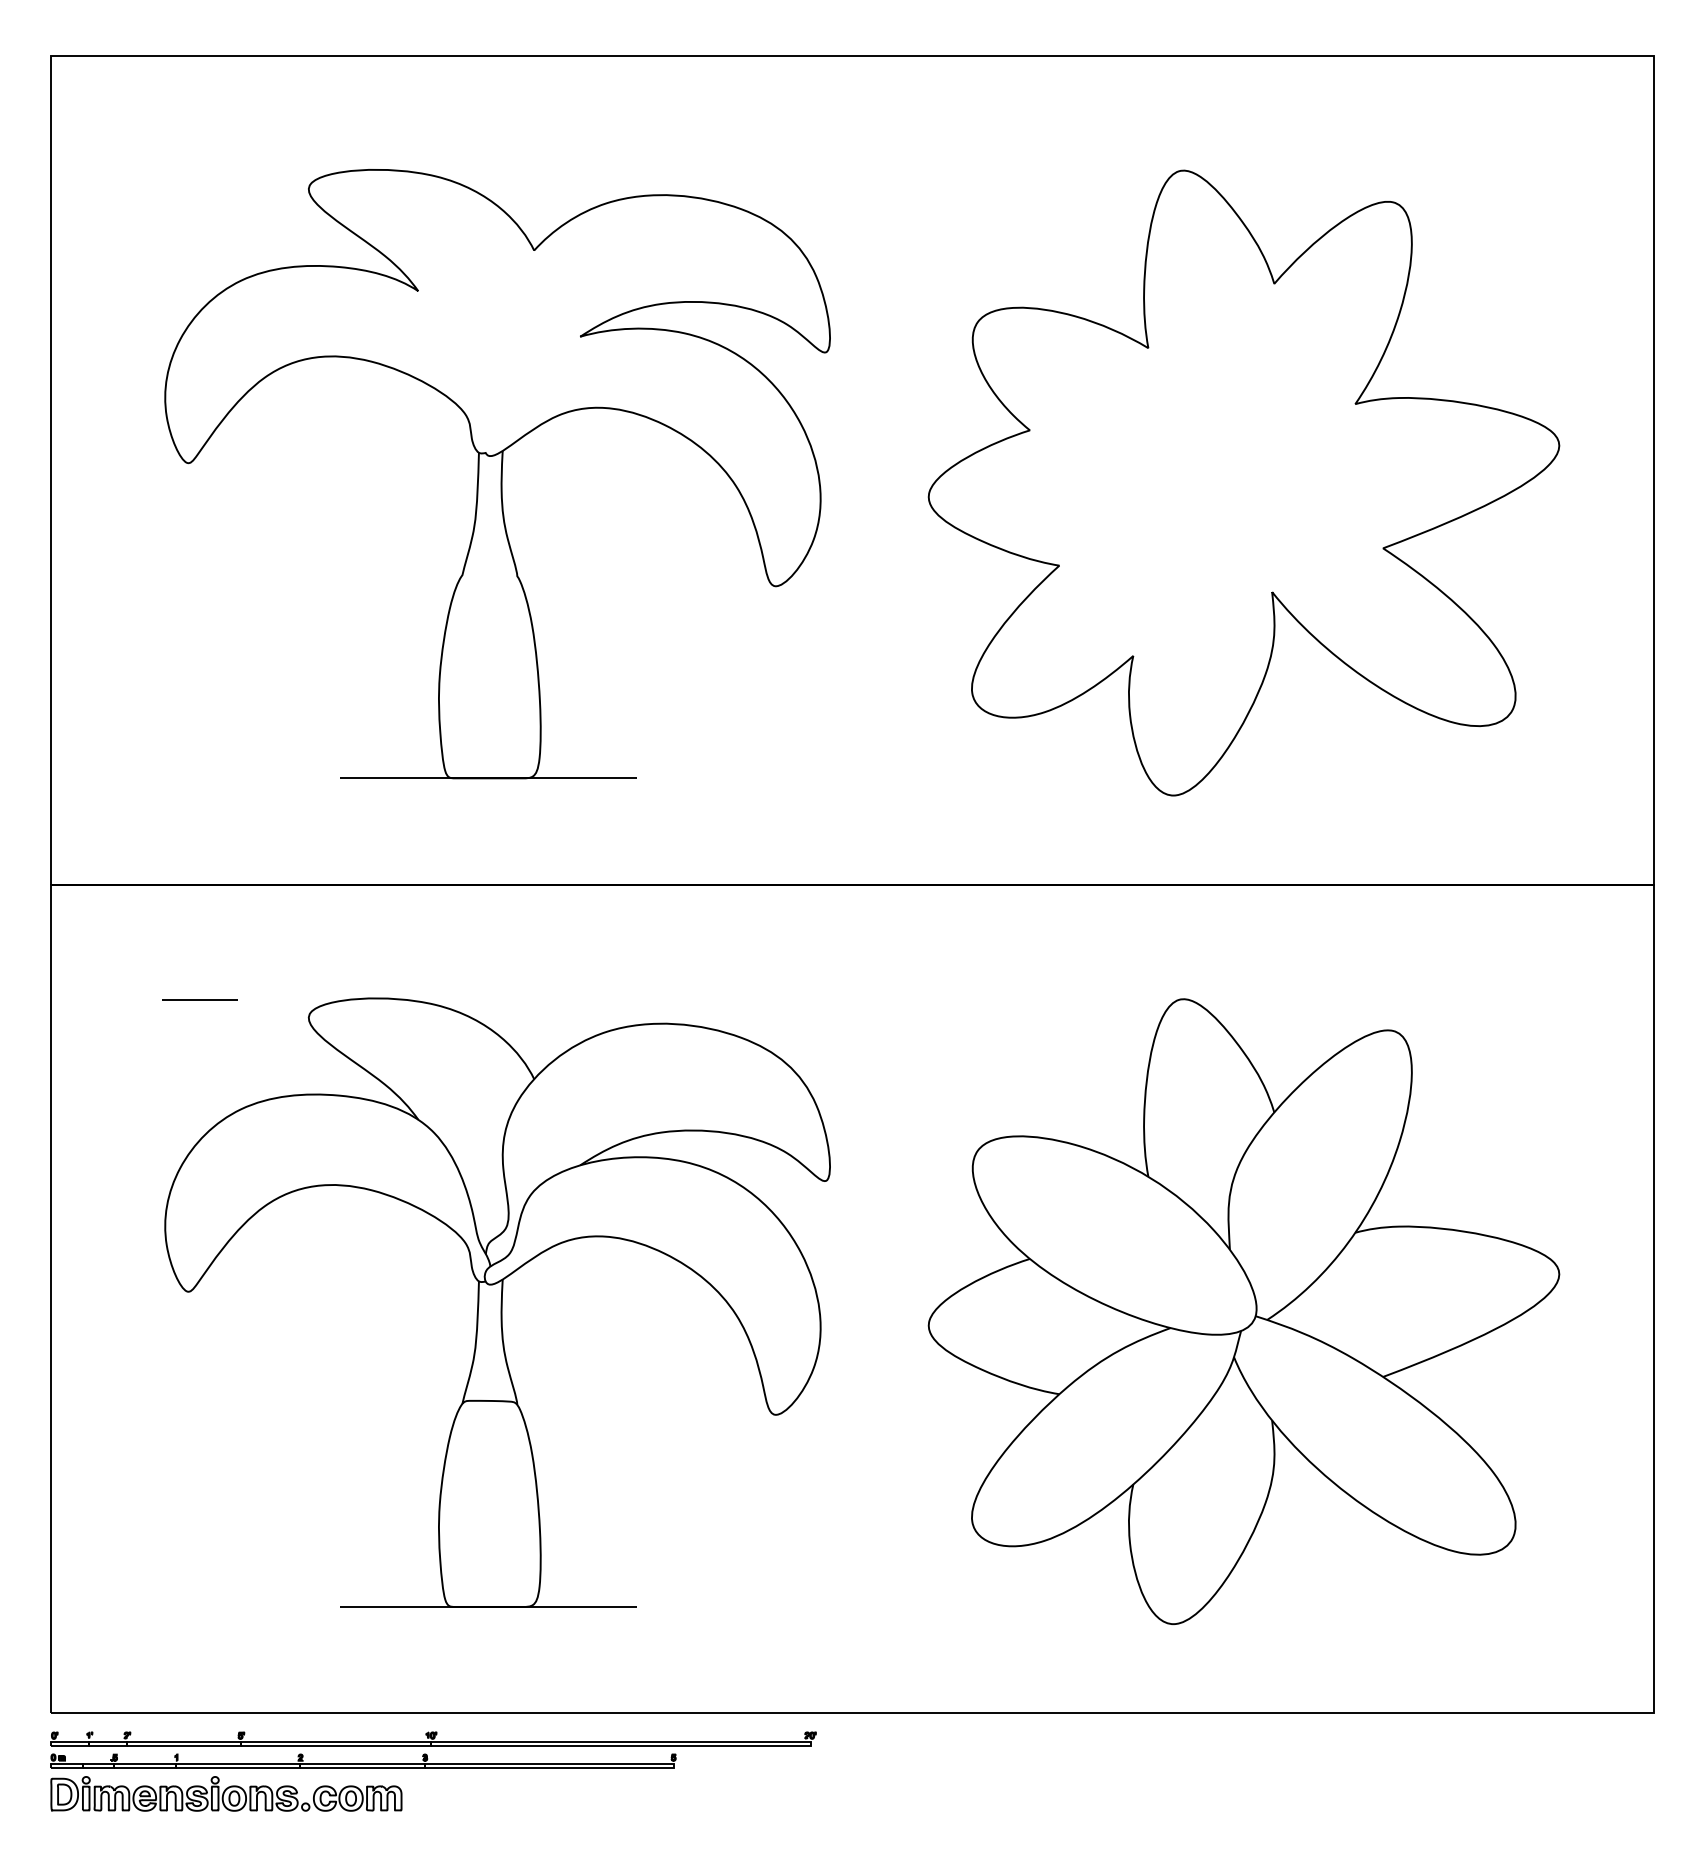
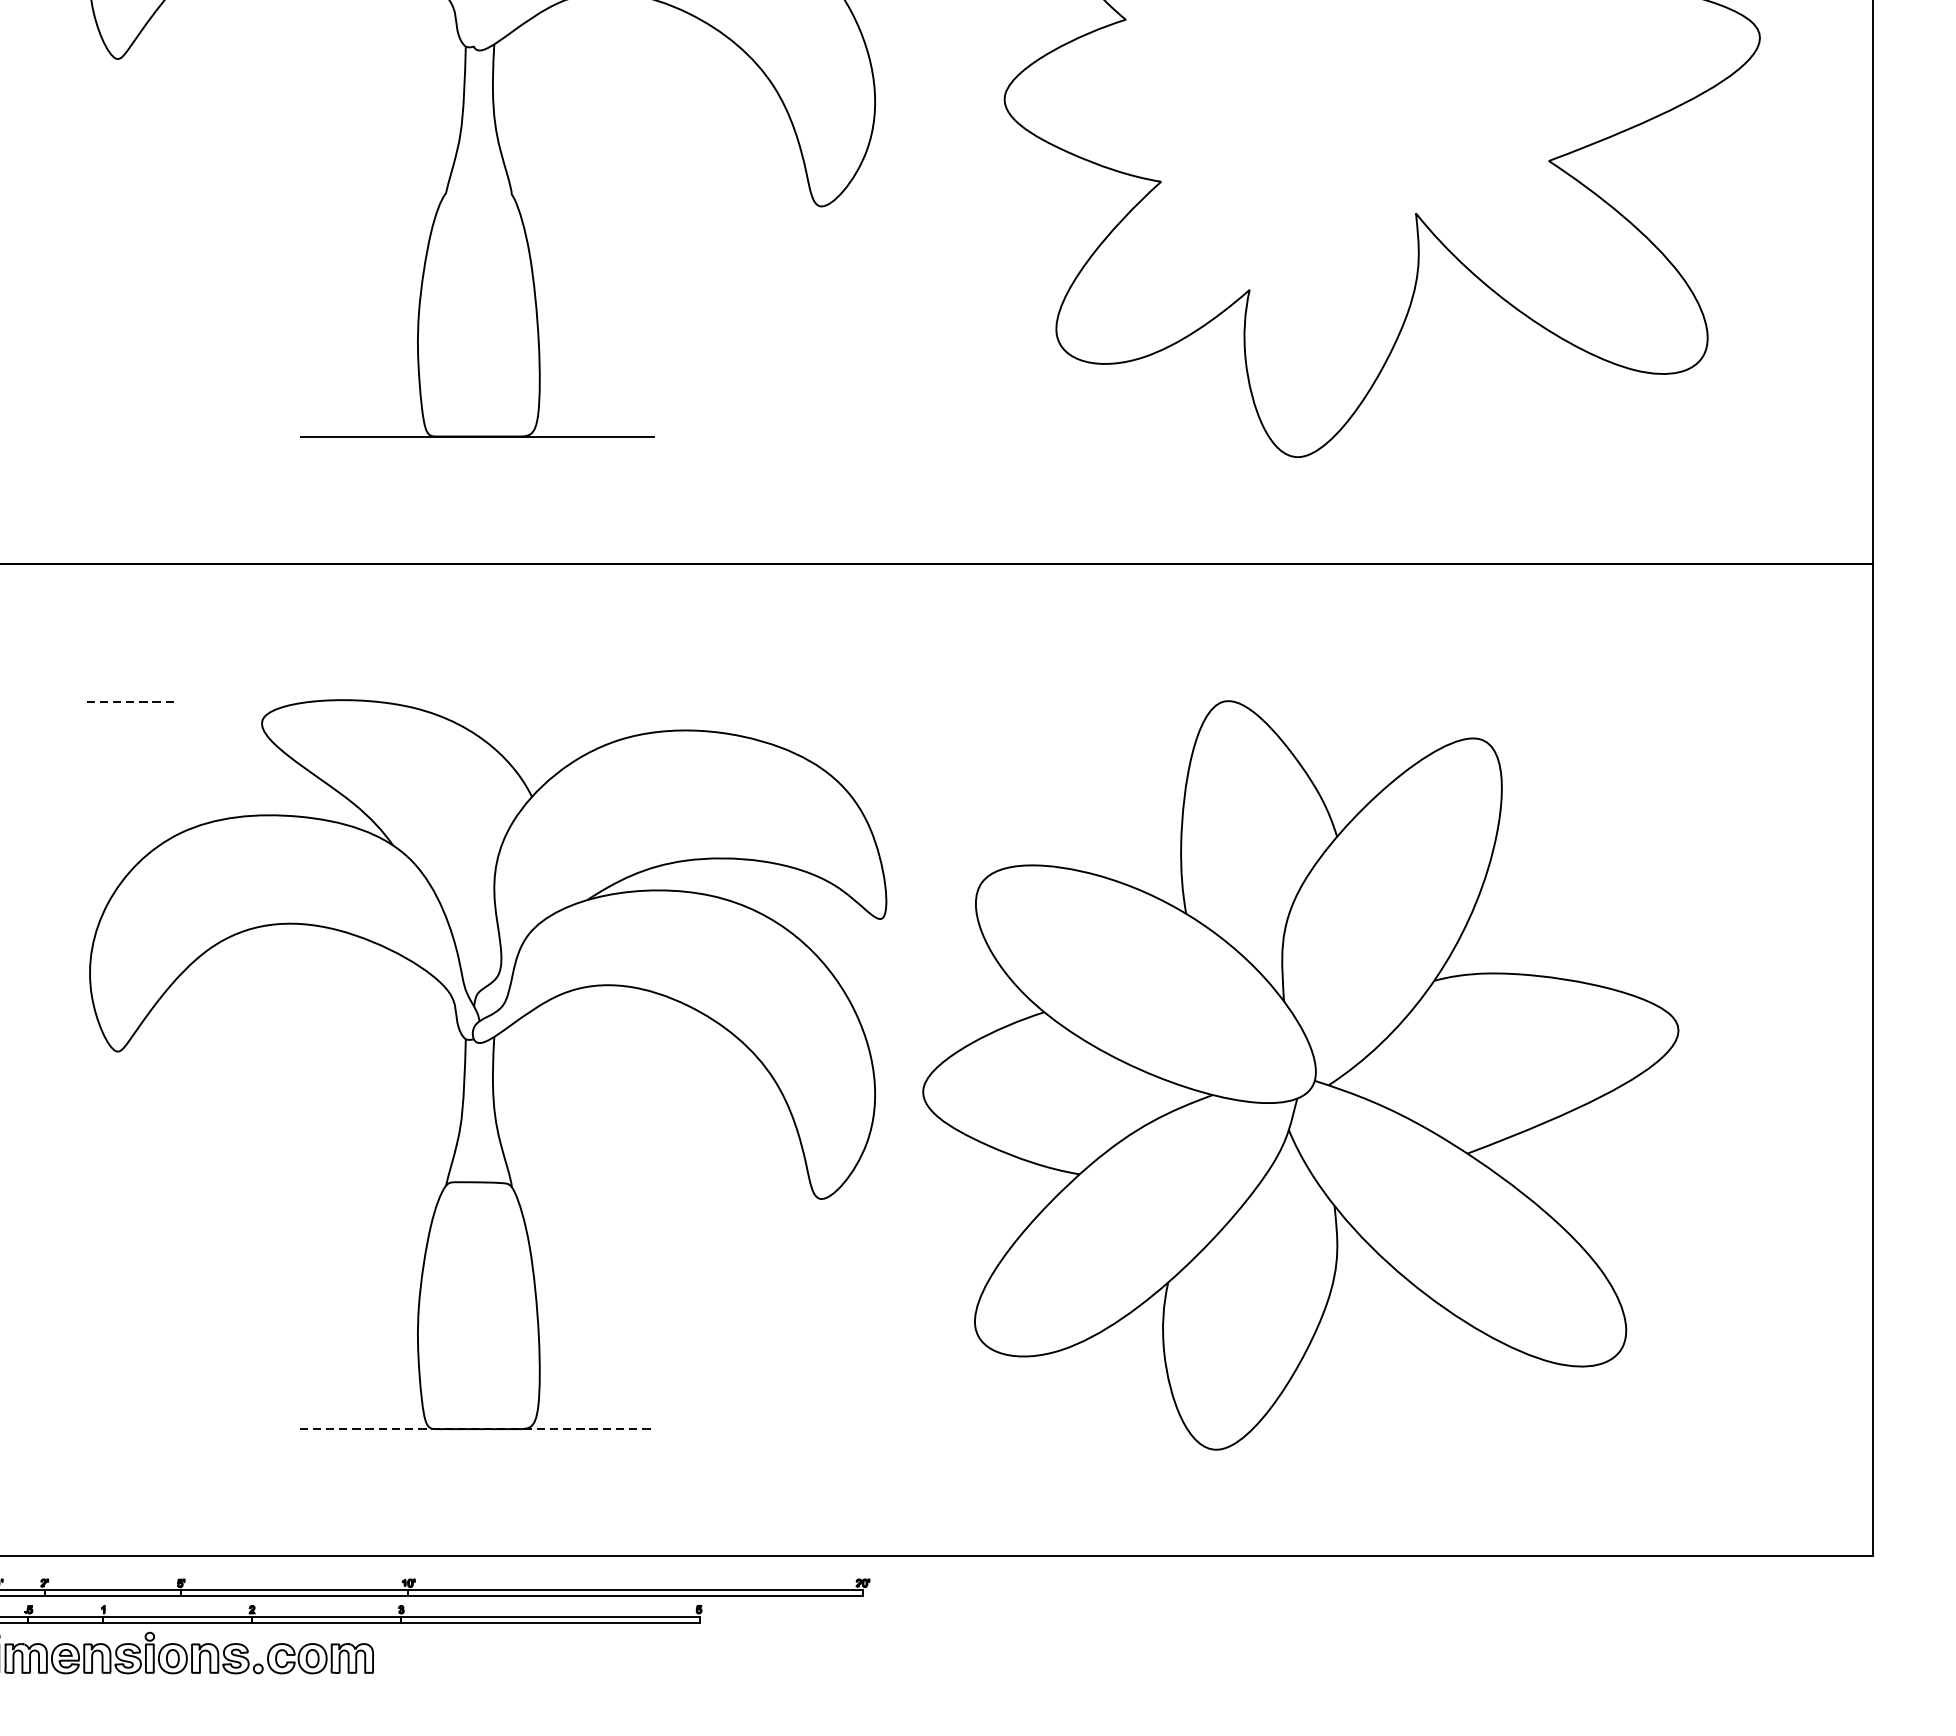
line: (200, 999) -> (132, 701), solid -> dashed
part: (1243, 1311) -> (1300, 1075), moved
line: (488, 1606) -> (477, 1428), solid -> dashed

